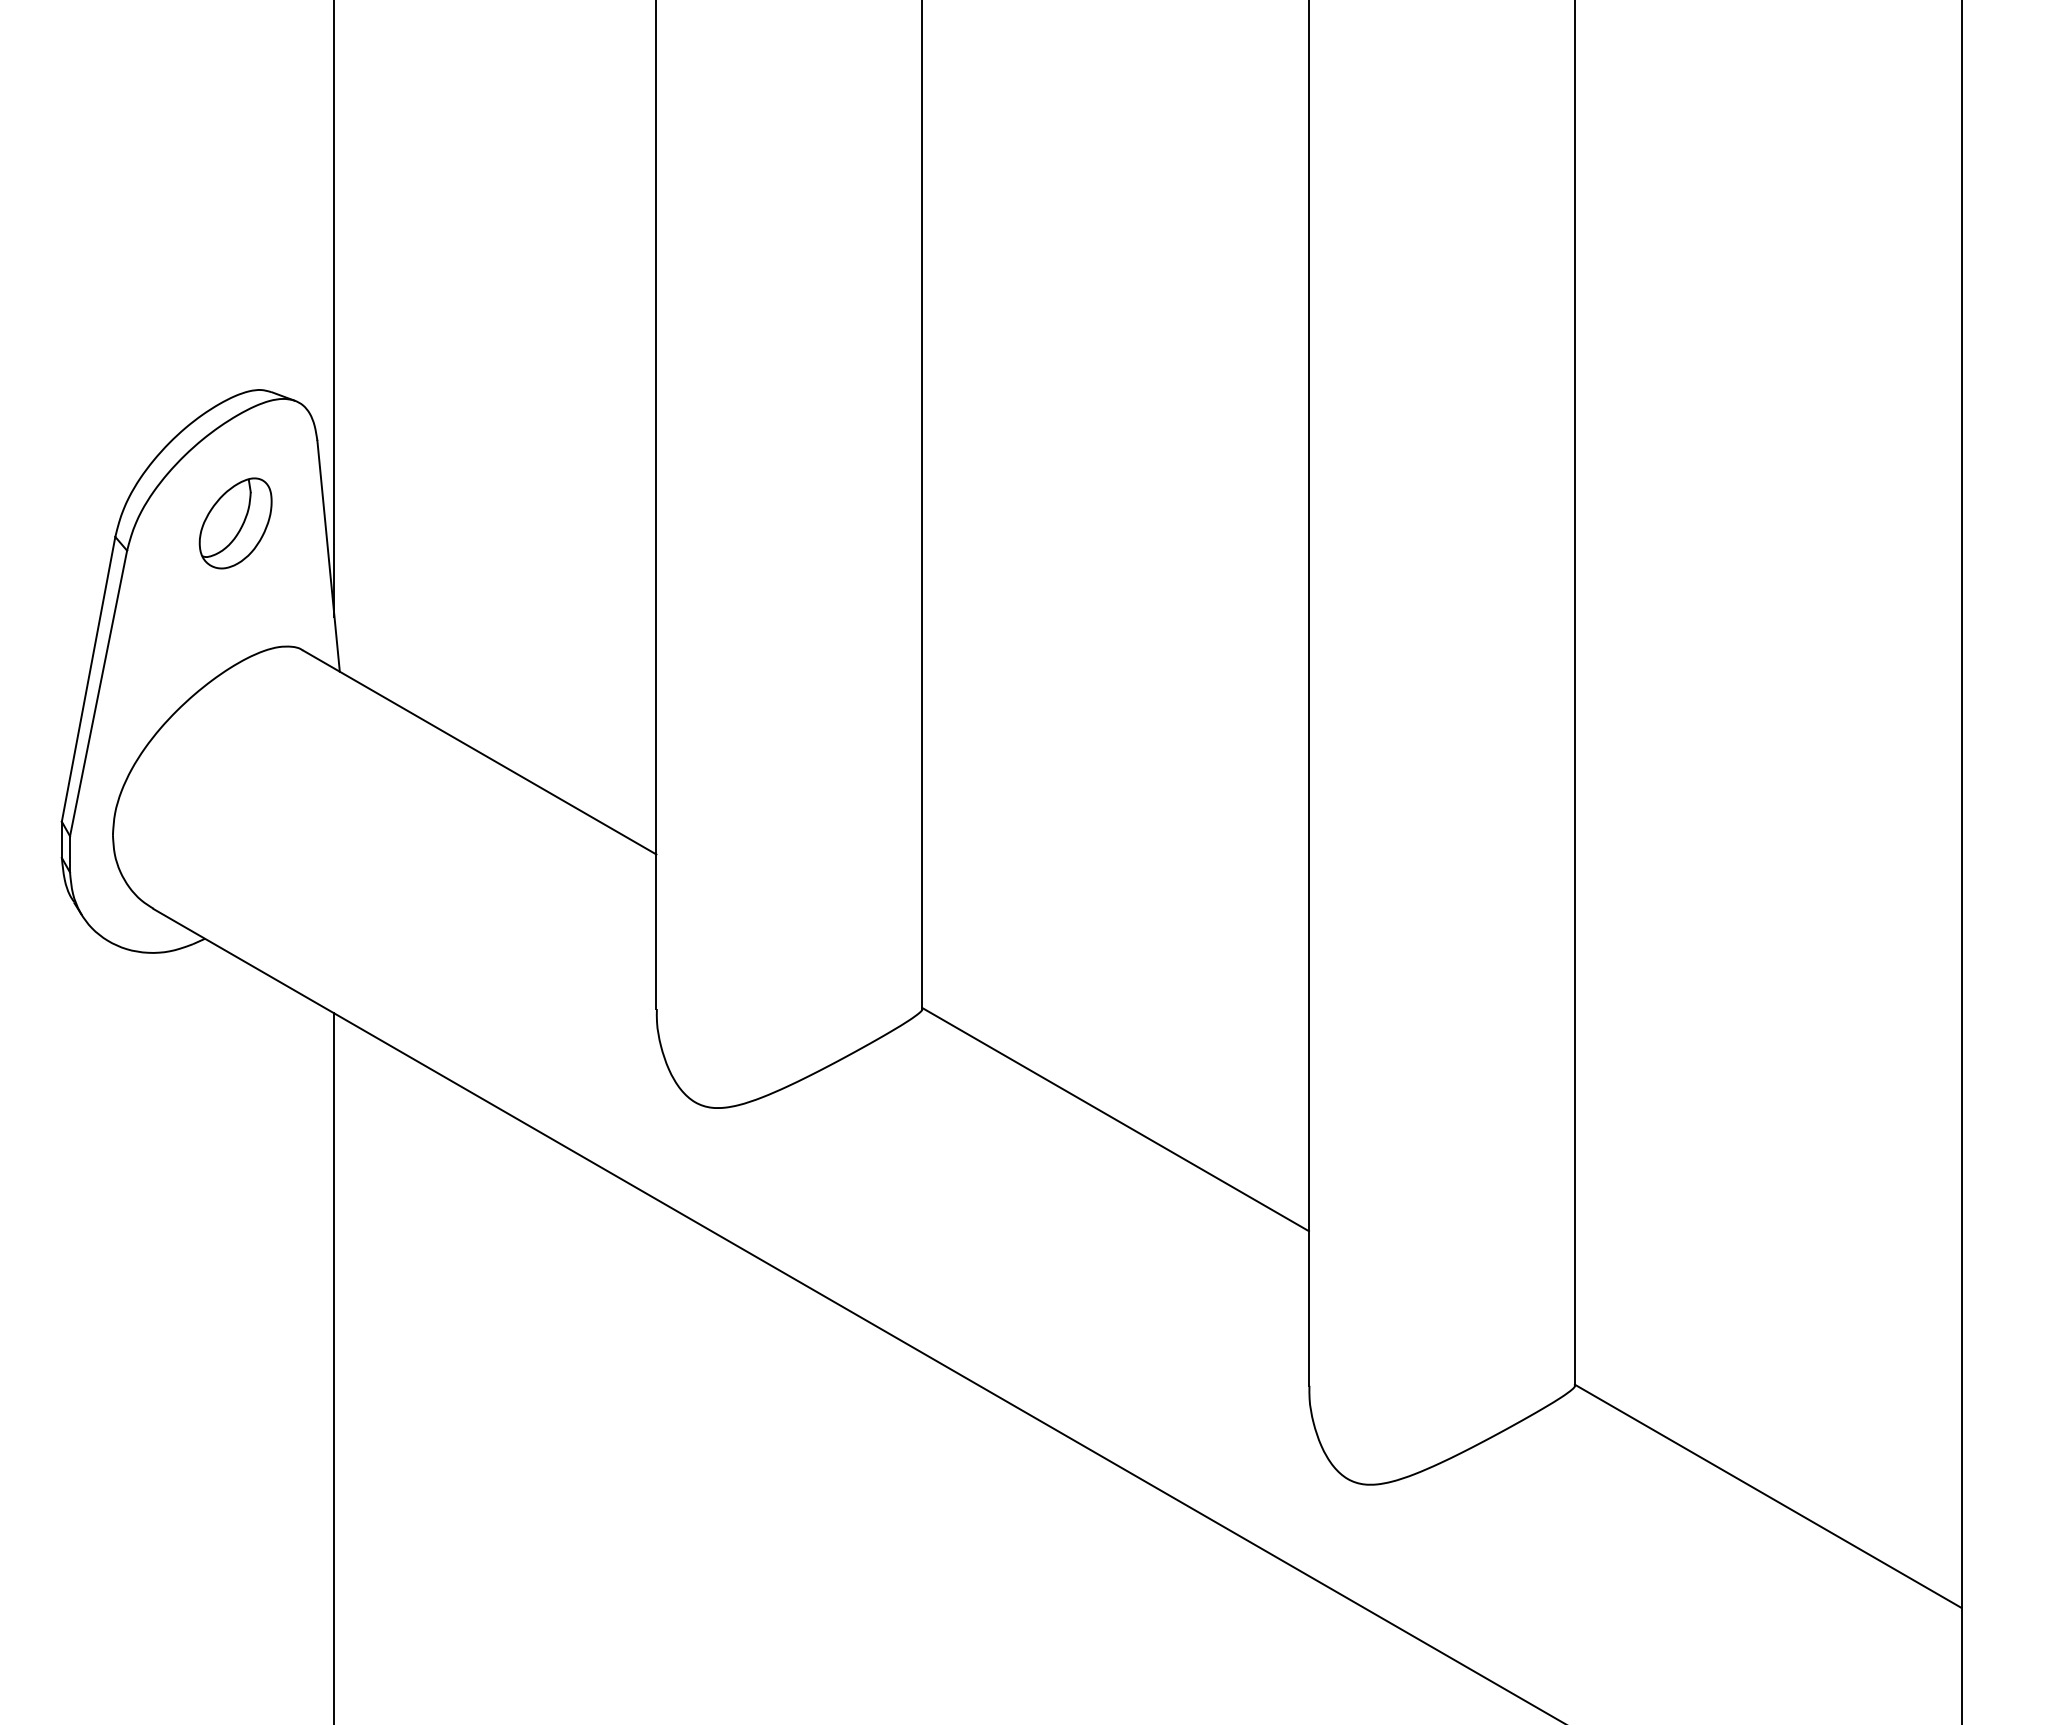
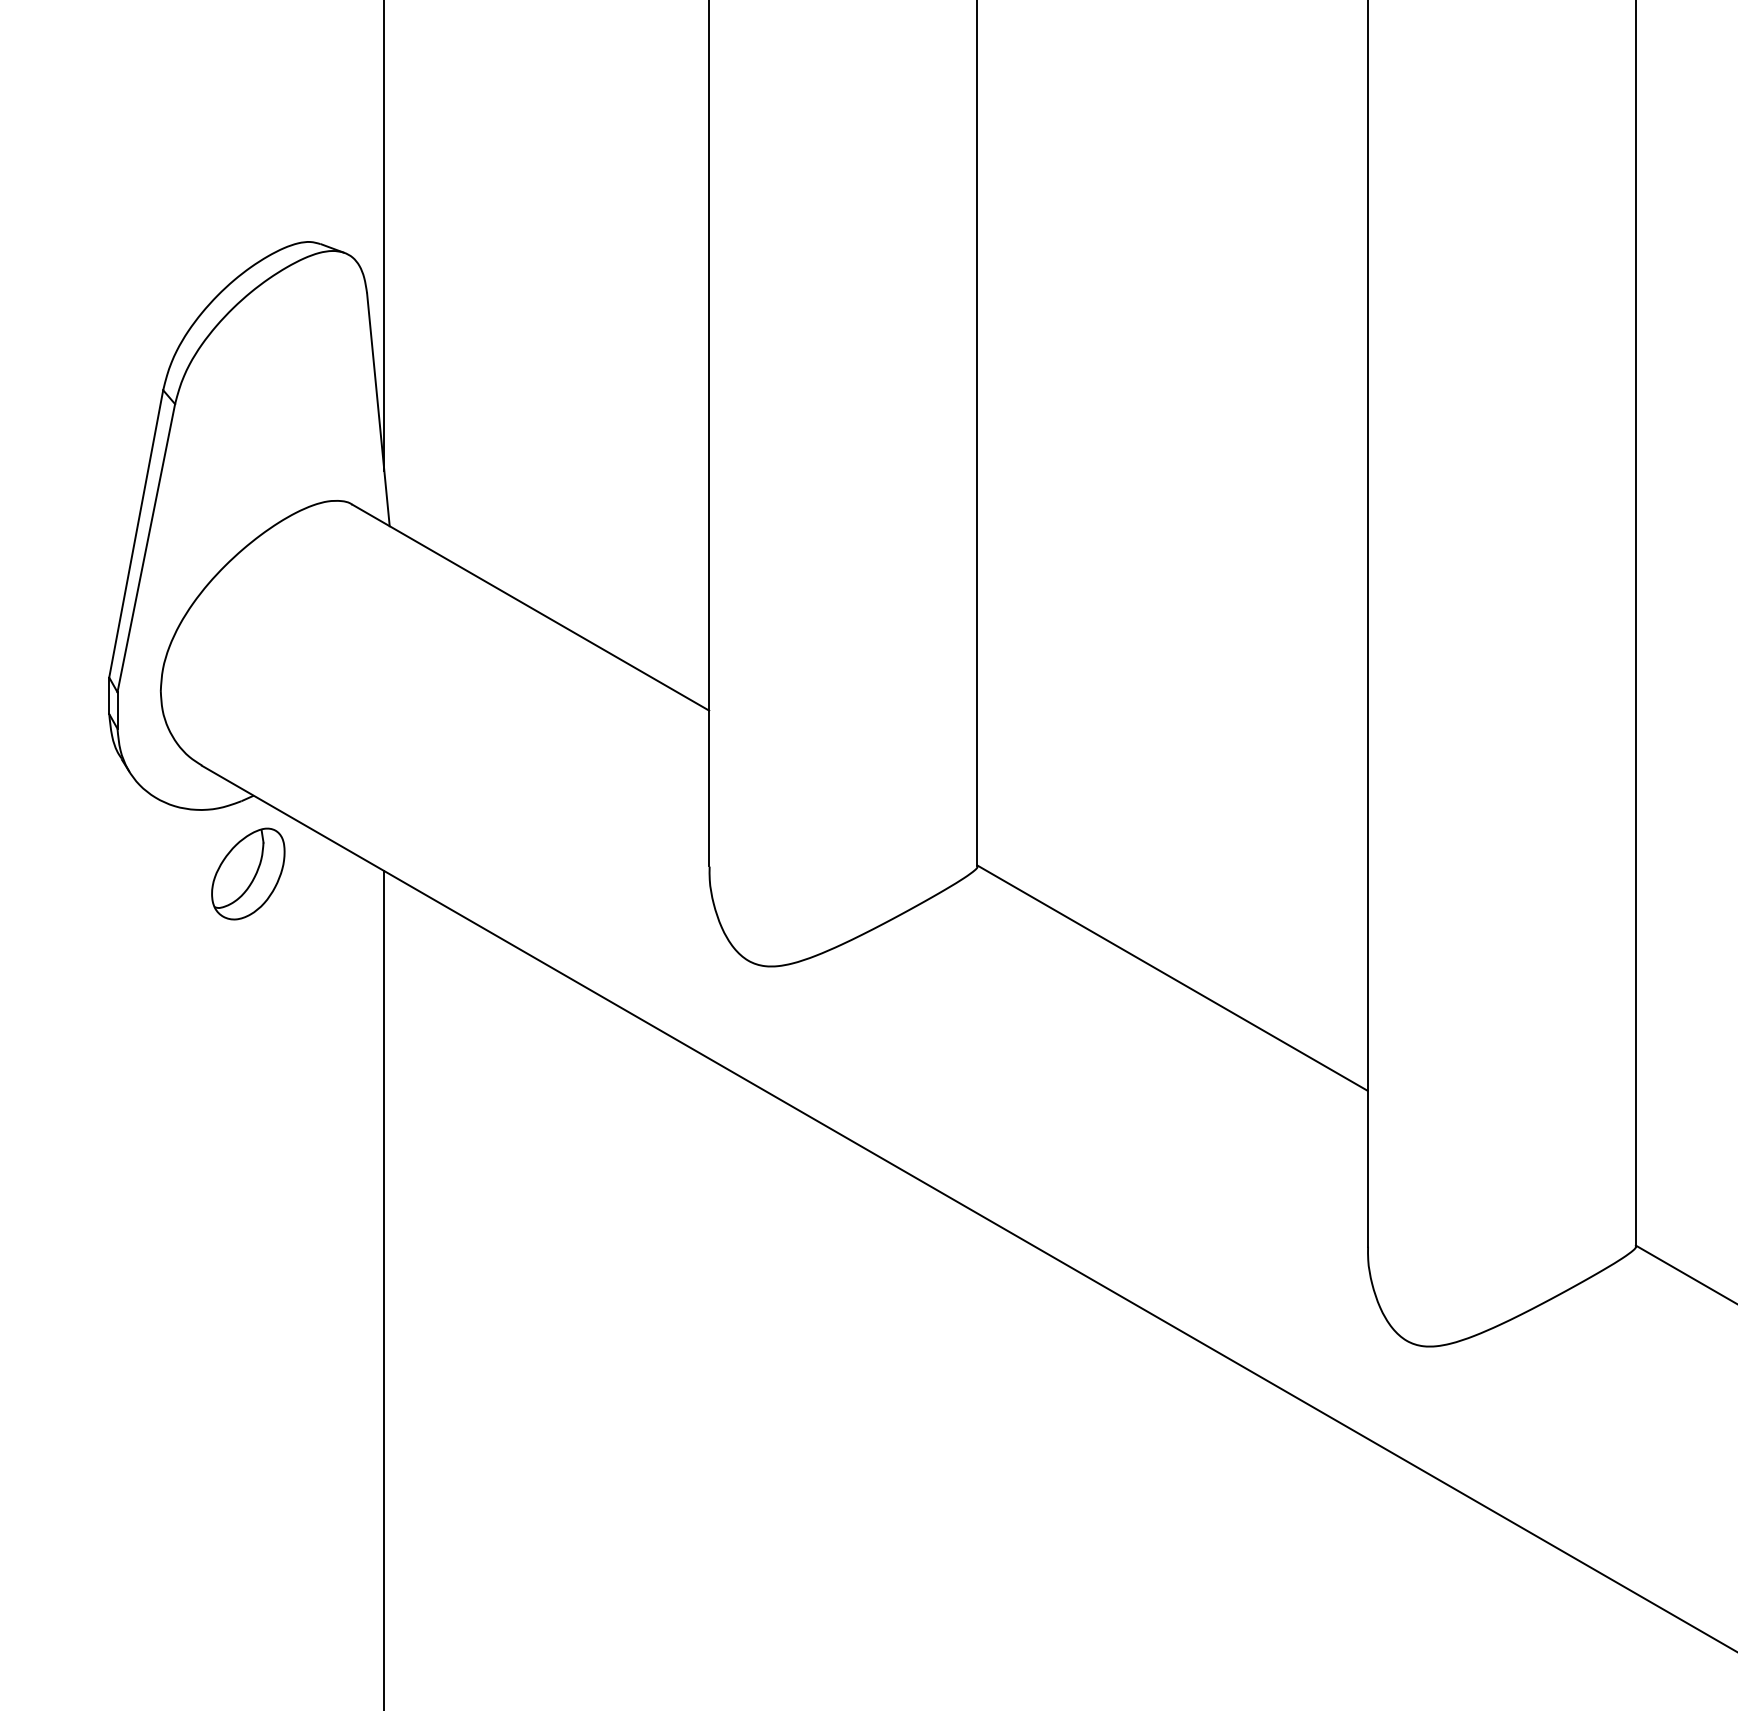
part: (235, 523) -> (248, 874), moved

